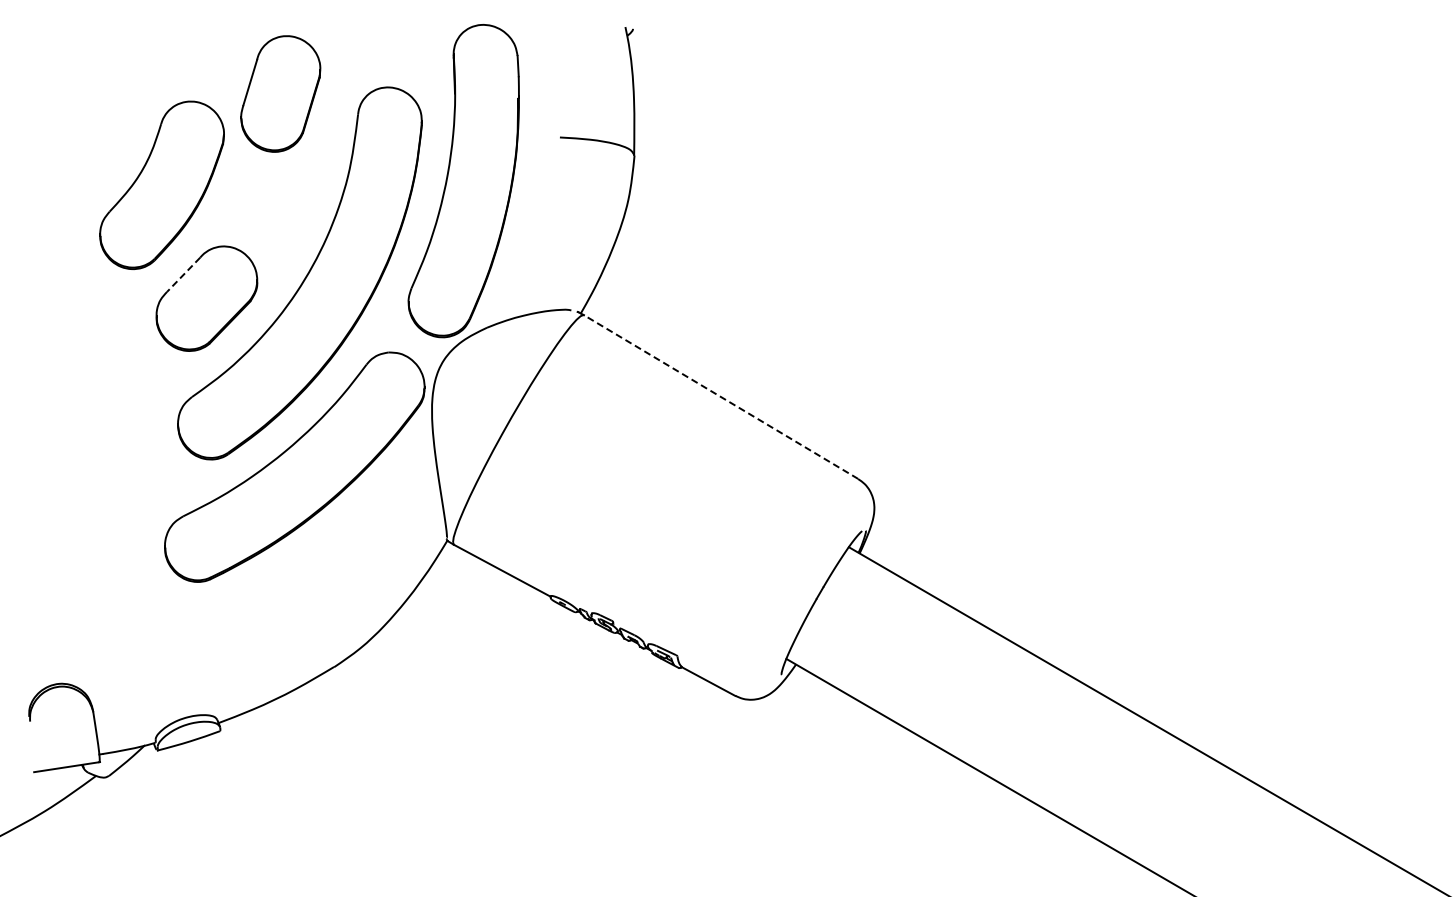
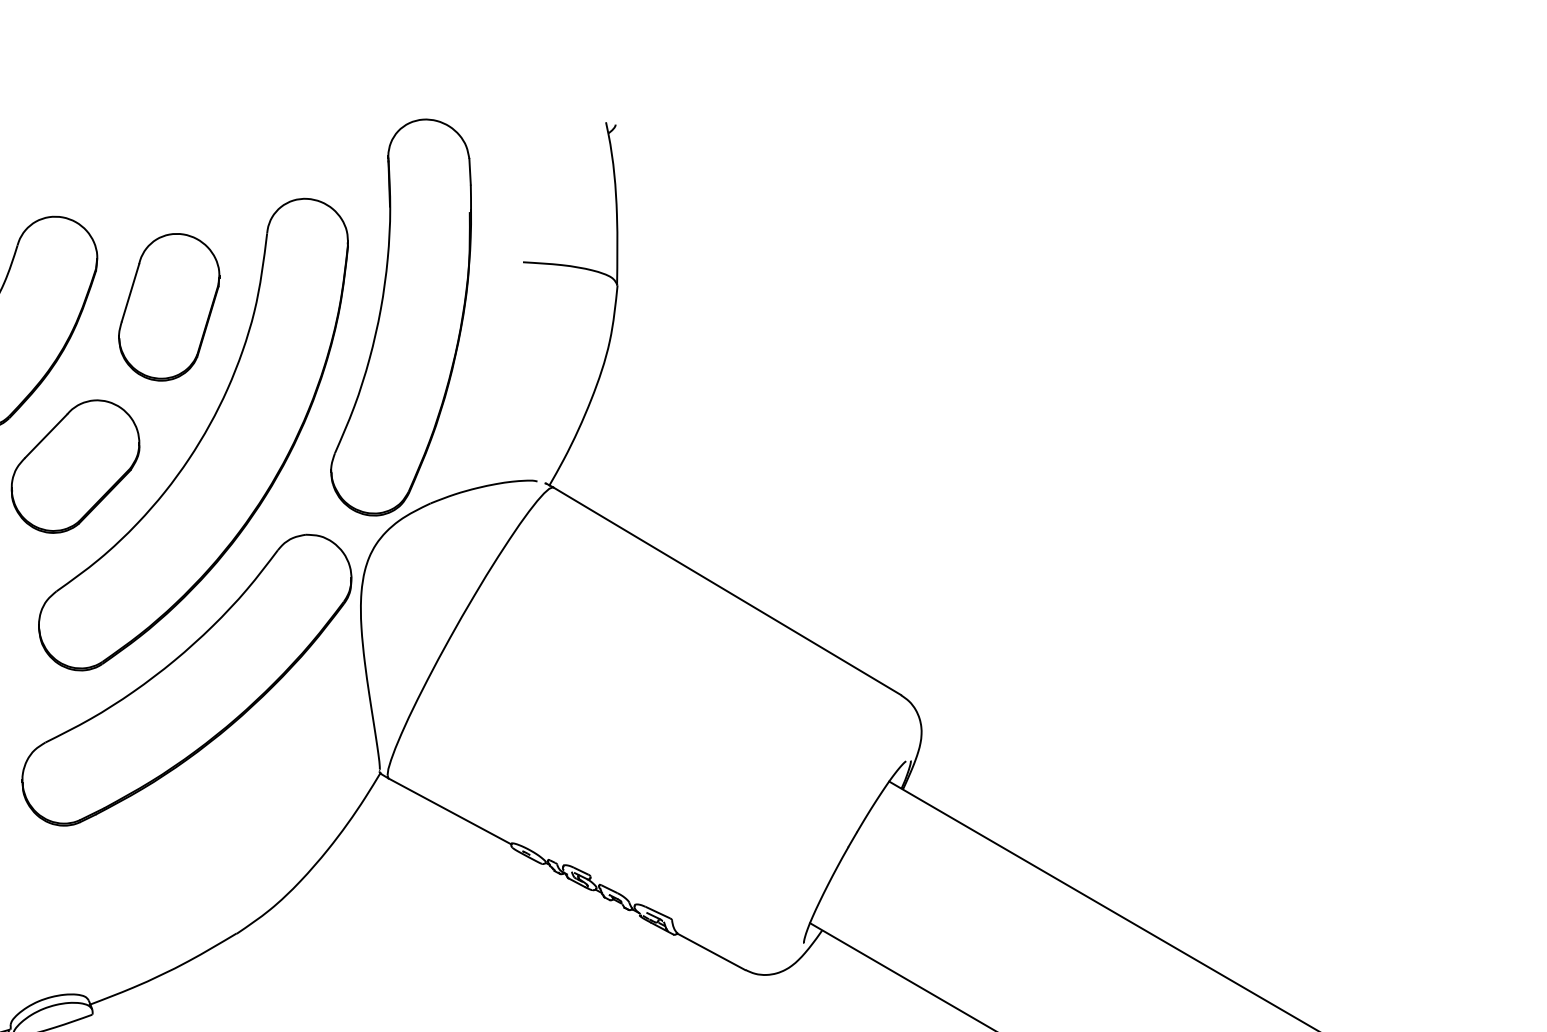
part: (280, 93) -> (168, 306), moved
line: (183, 274) -> (45, 435), dashed -> solid
line: (721, 397) -> (727, 591), dashed -> solid

